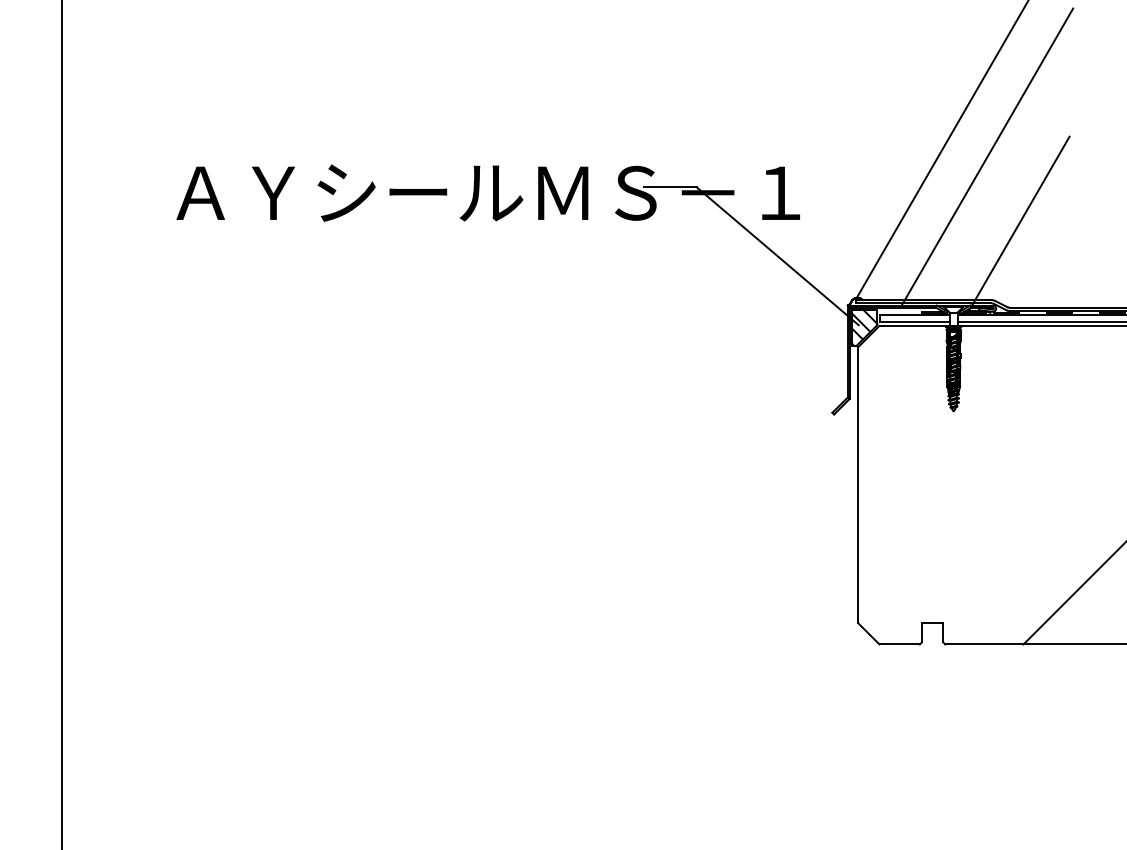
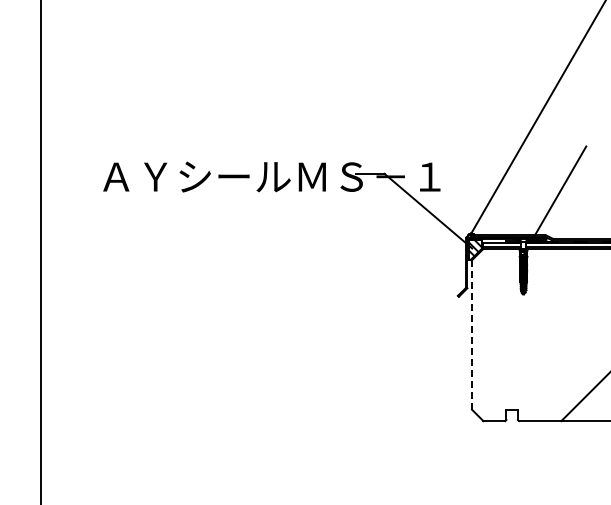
line: (986, 157) -> (541, 157), removed
line: (857, 486) -> (471, 335), solid -> dashed

